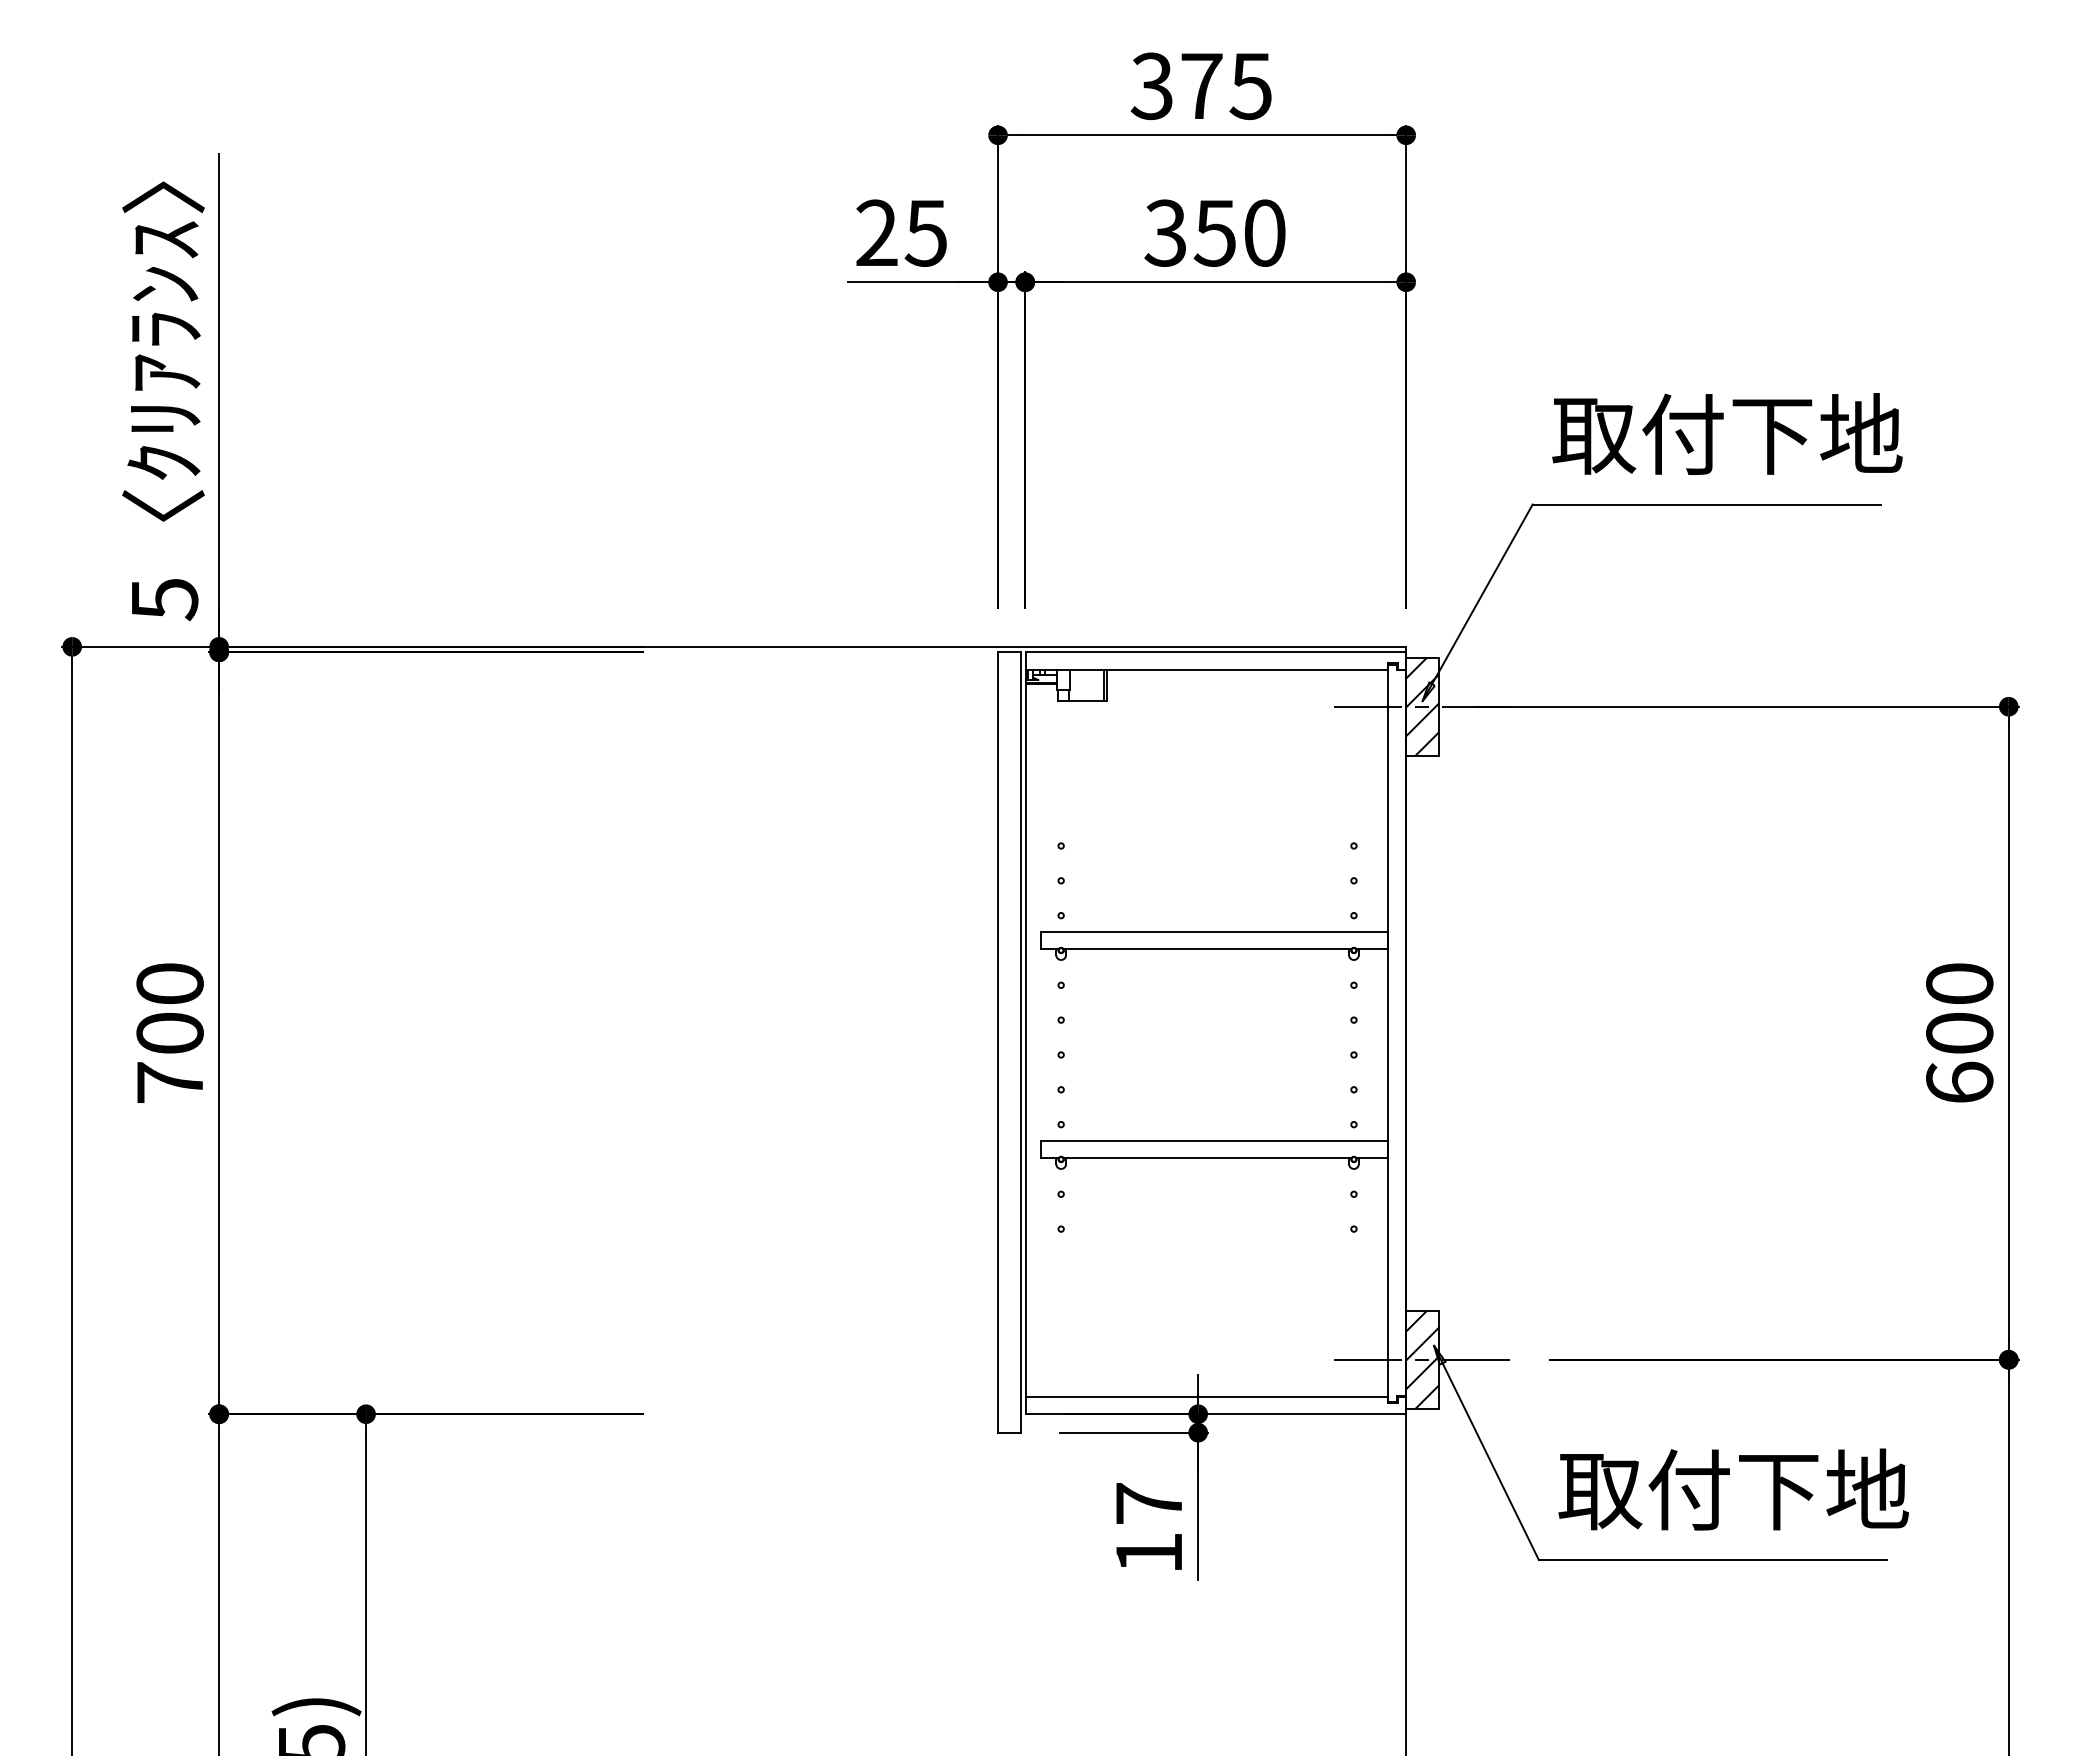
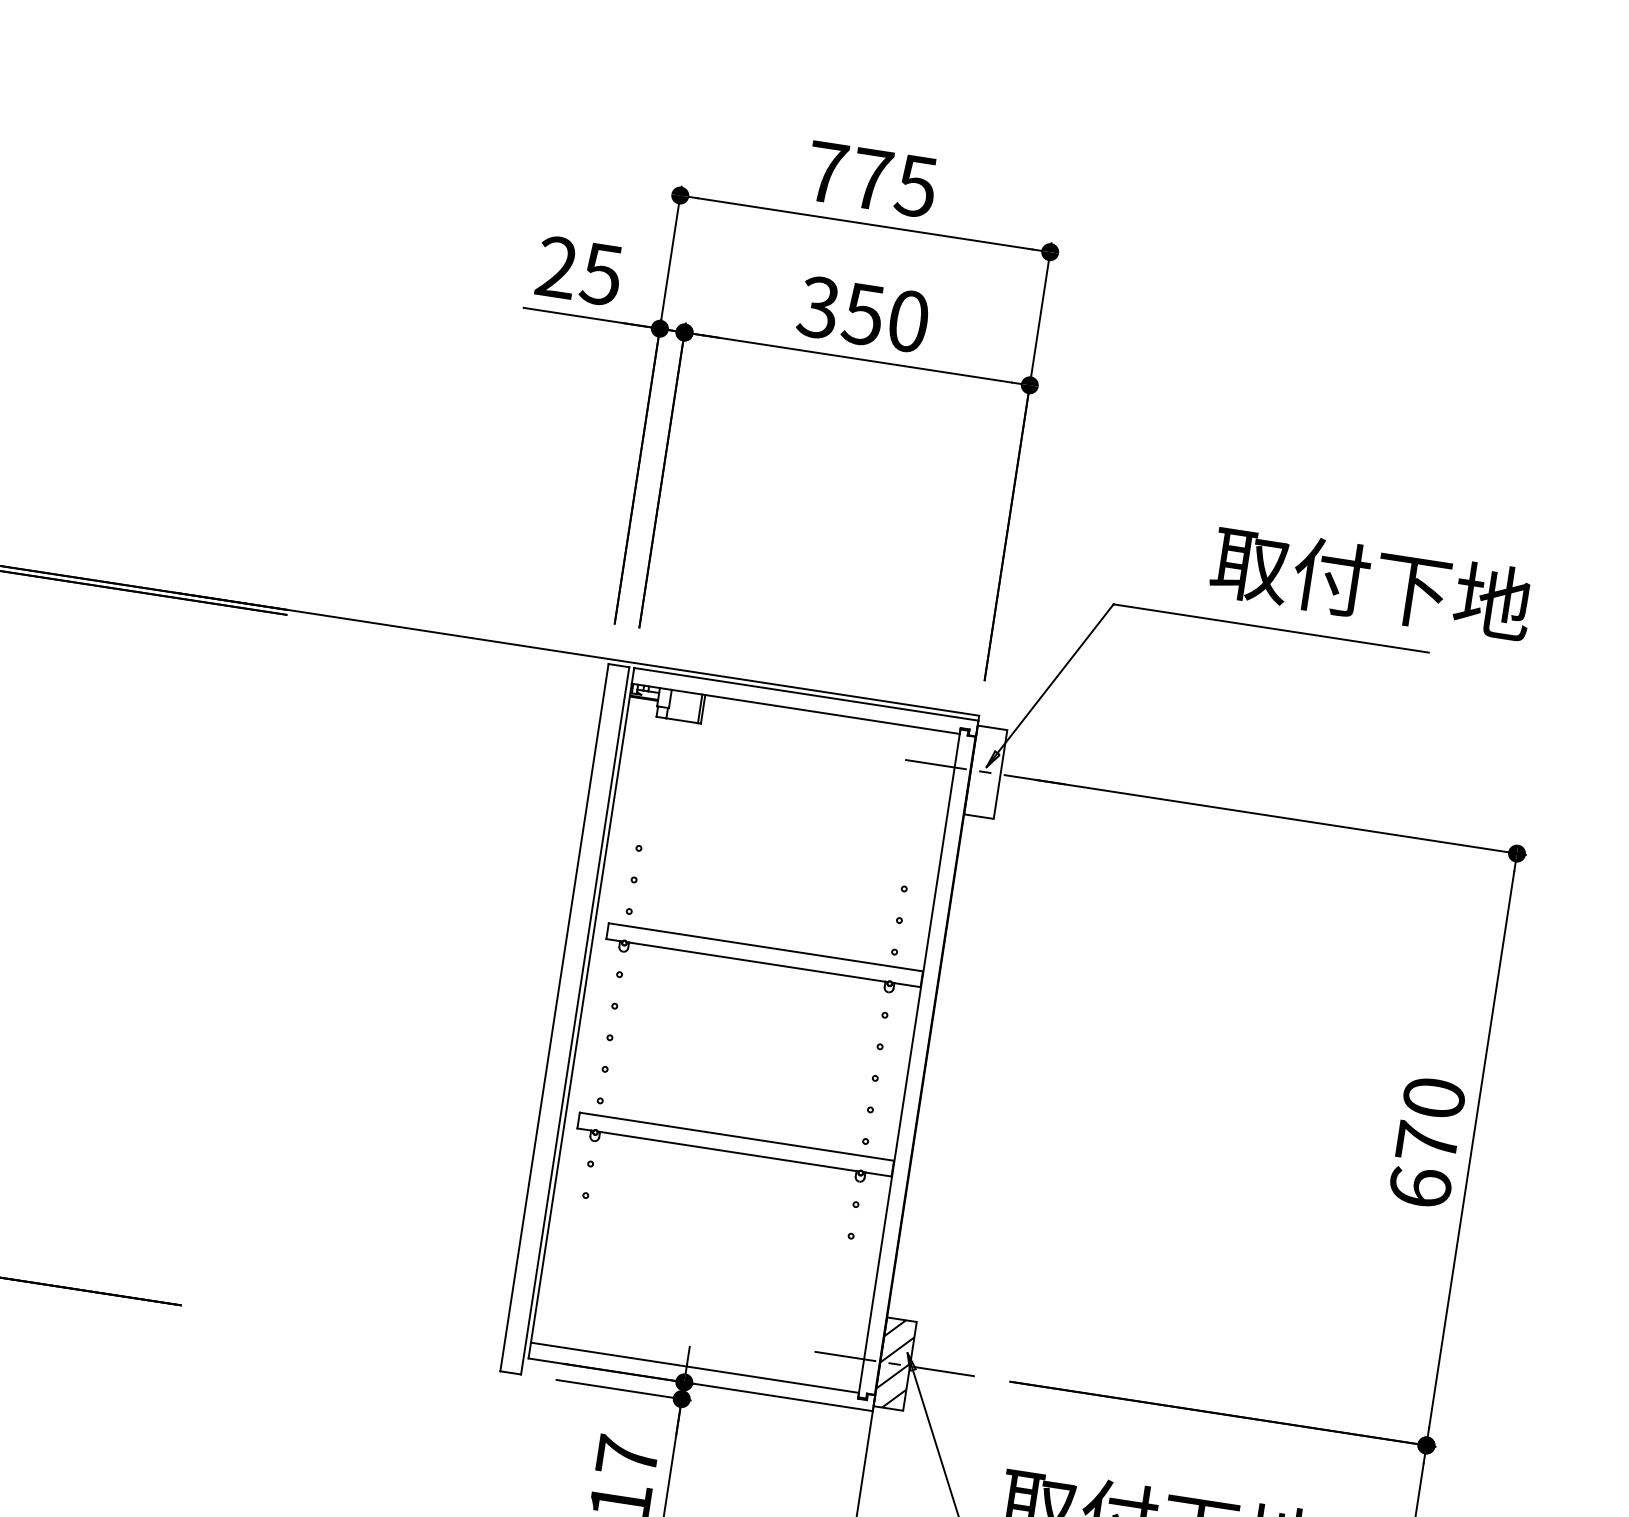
text: (1151, 86) -> (826, 172), 375 -> 775
text: (1727, 433) -> (1371, 582), moved
hatch: (1422, 706) -> (985, 772), removed
text: (1959, 1032) -> (1427, 1141), 600 -> 670

